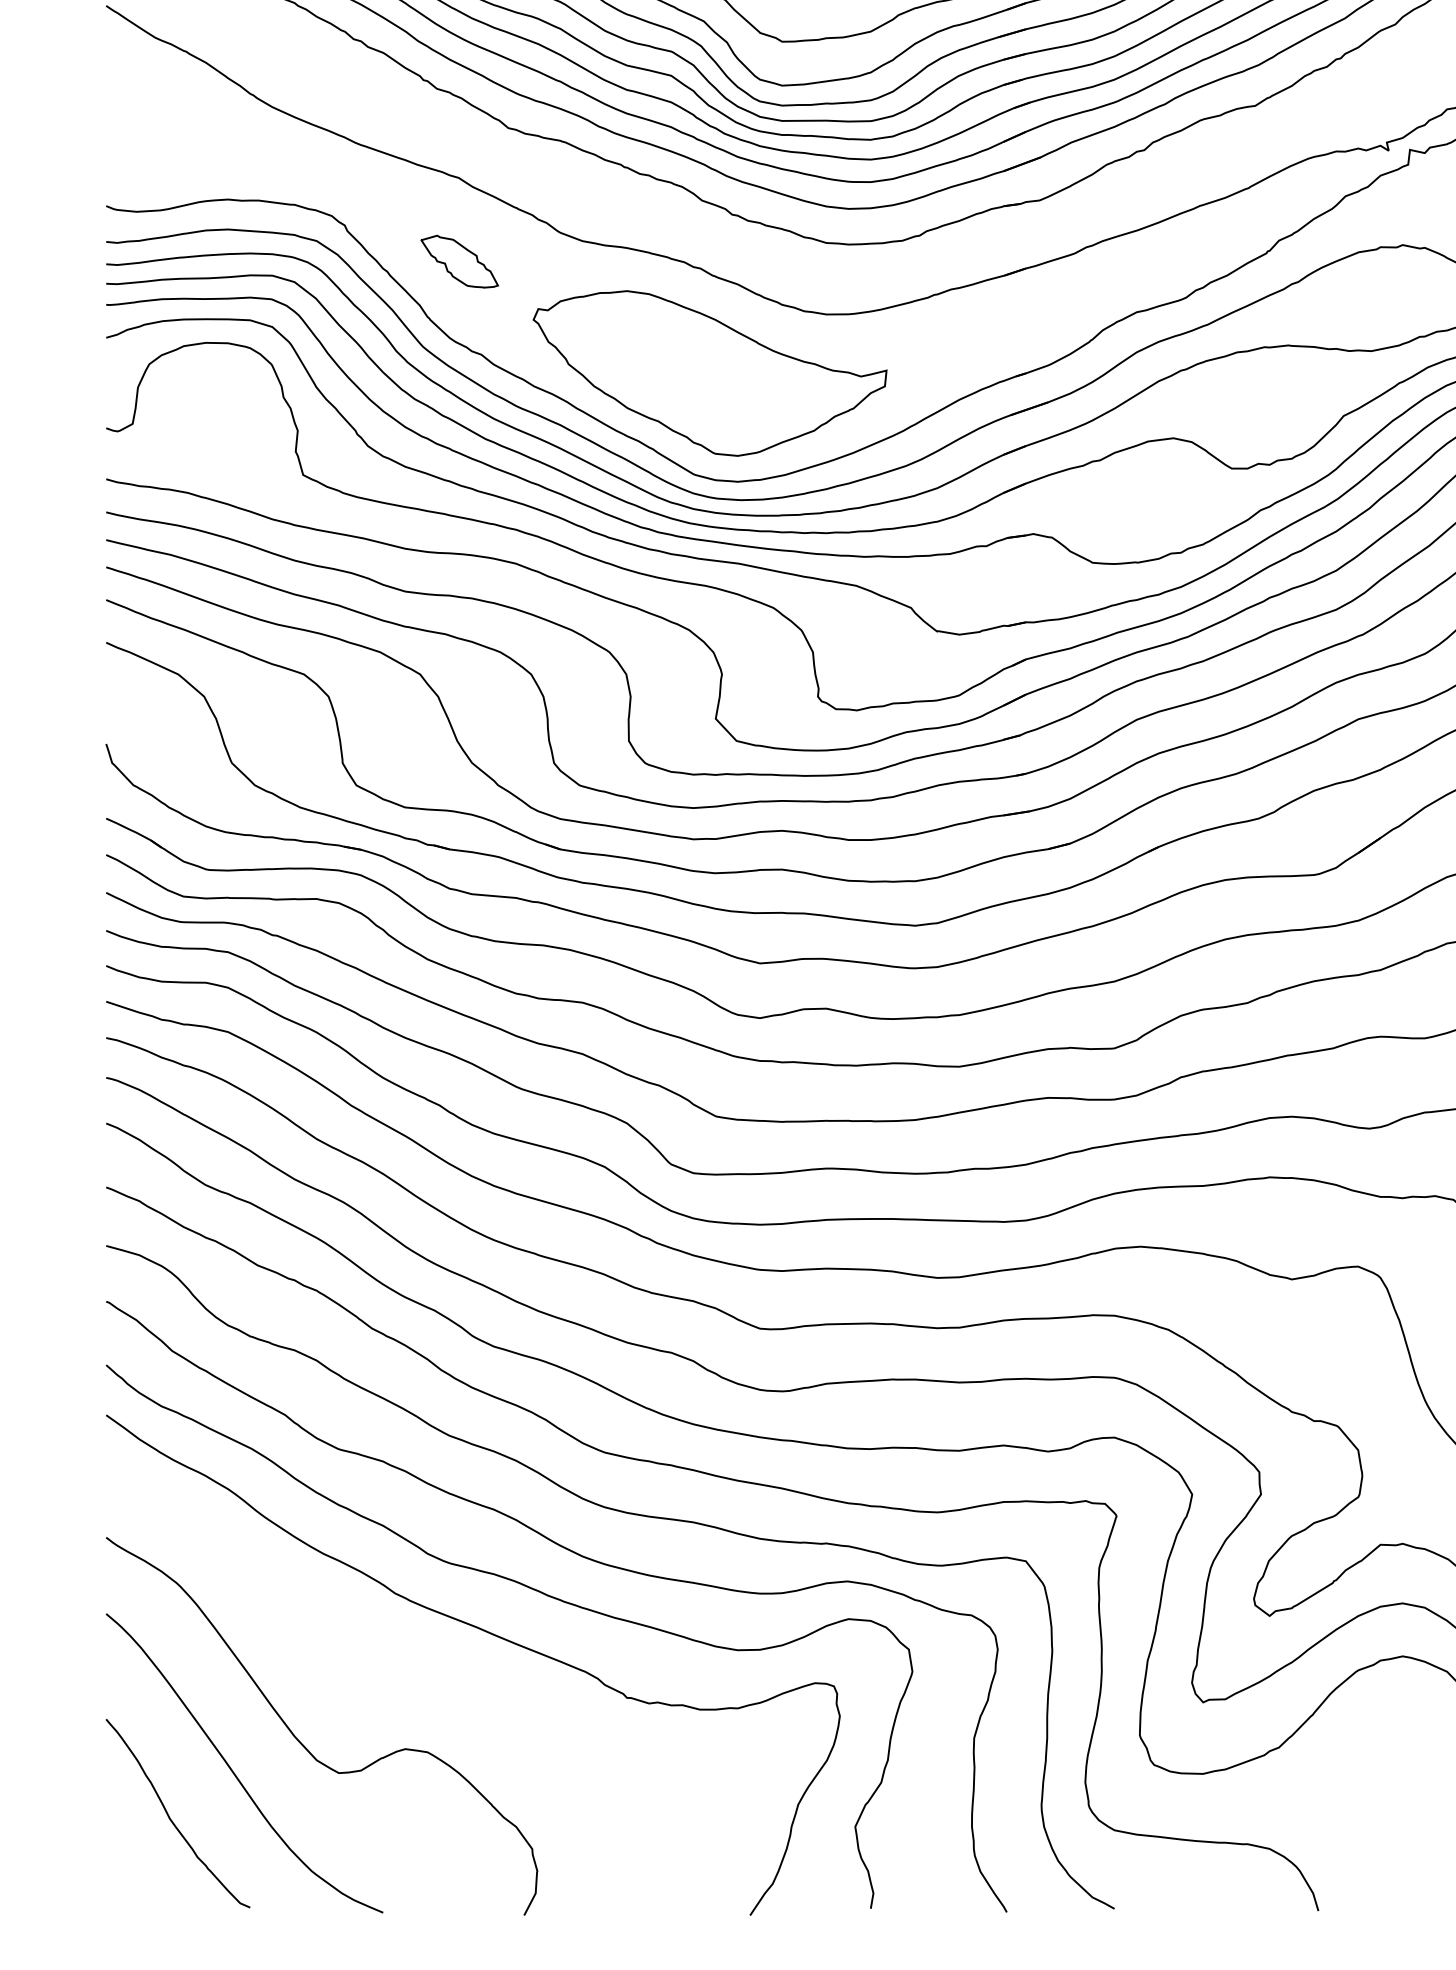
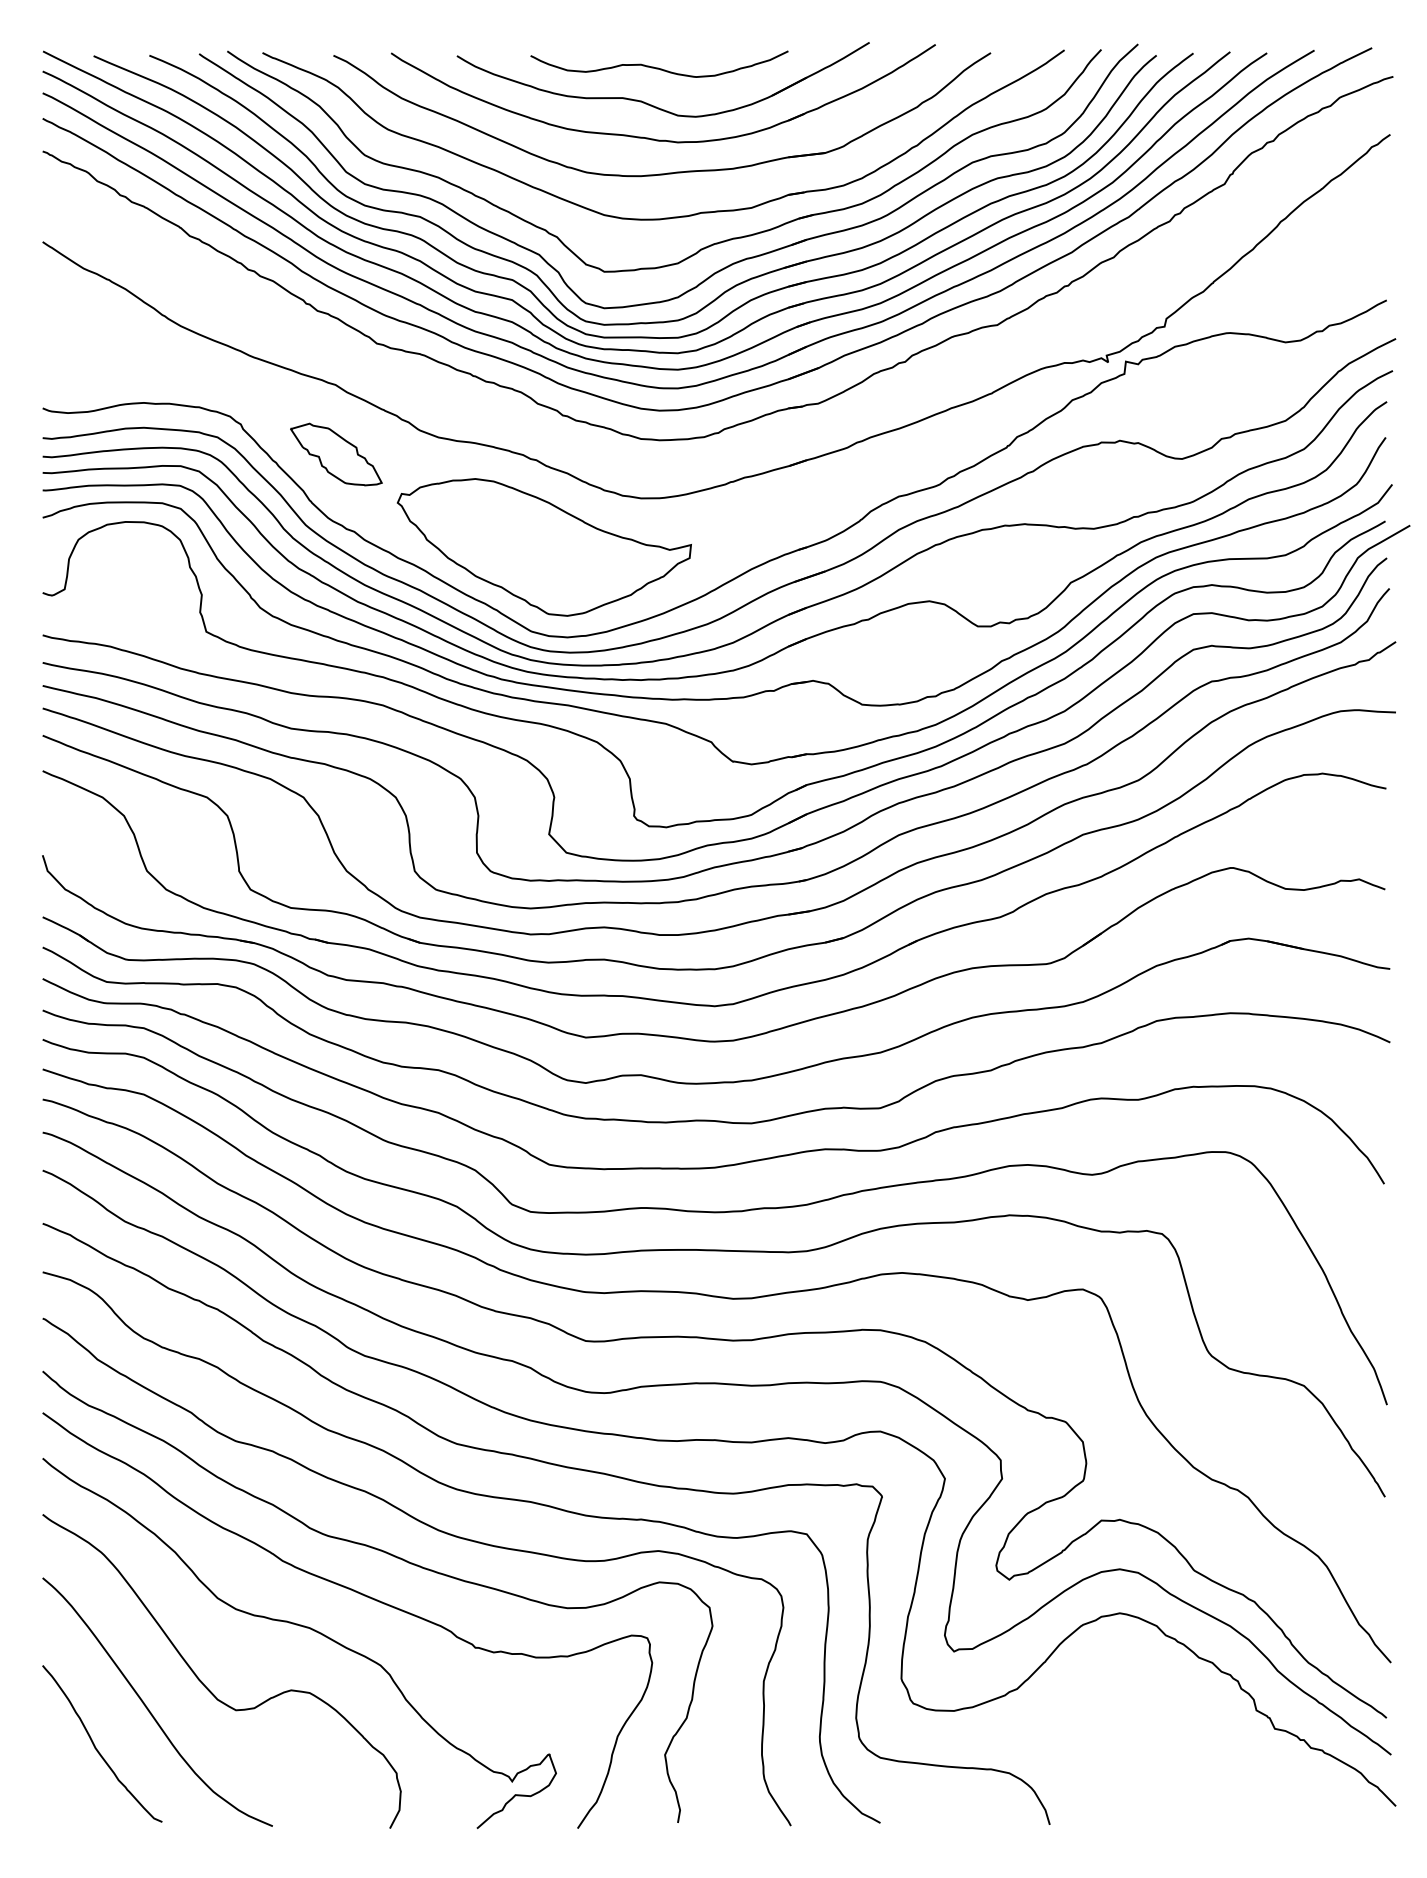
part: (459, 261) -> (336, 454), size x1.43
curve: (420, 1673) -> (303, 1627), added

